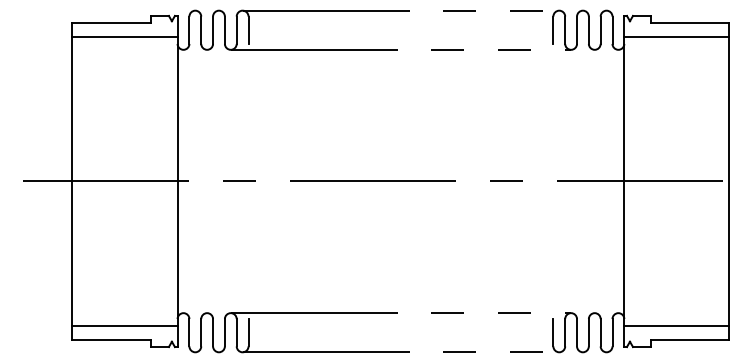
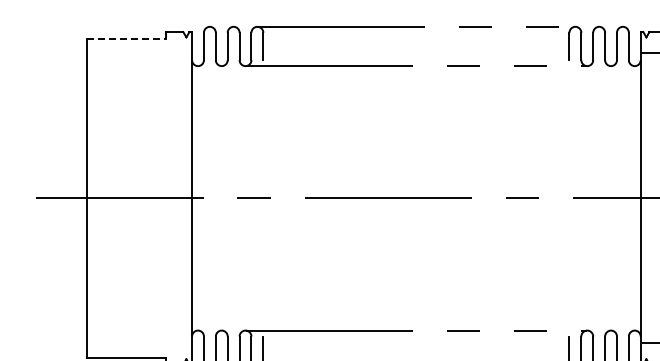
line: (112, 22) -> (126, 38), solid -> dashed
line: (124, 37) -> (138, 53), removed
line: (124, 325) -> (138, 342), removed

